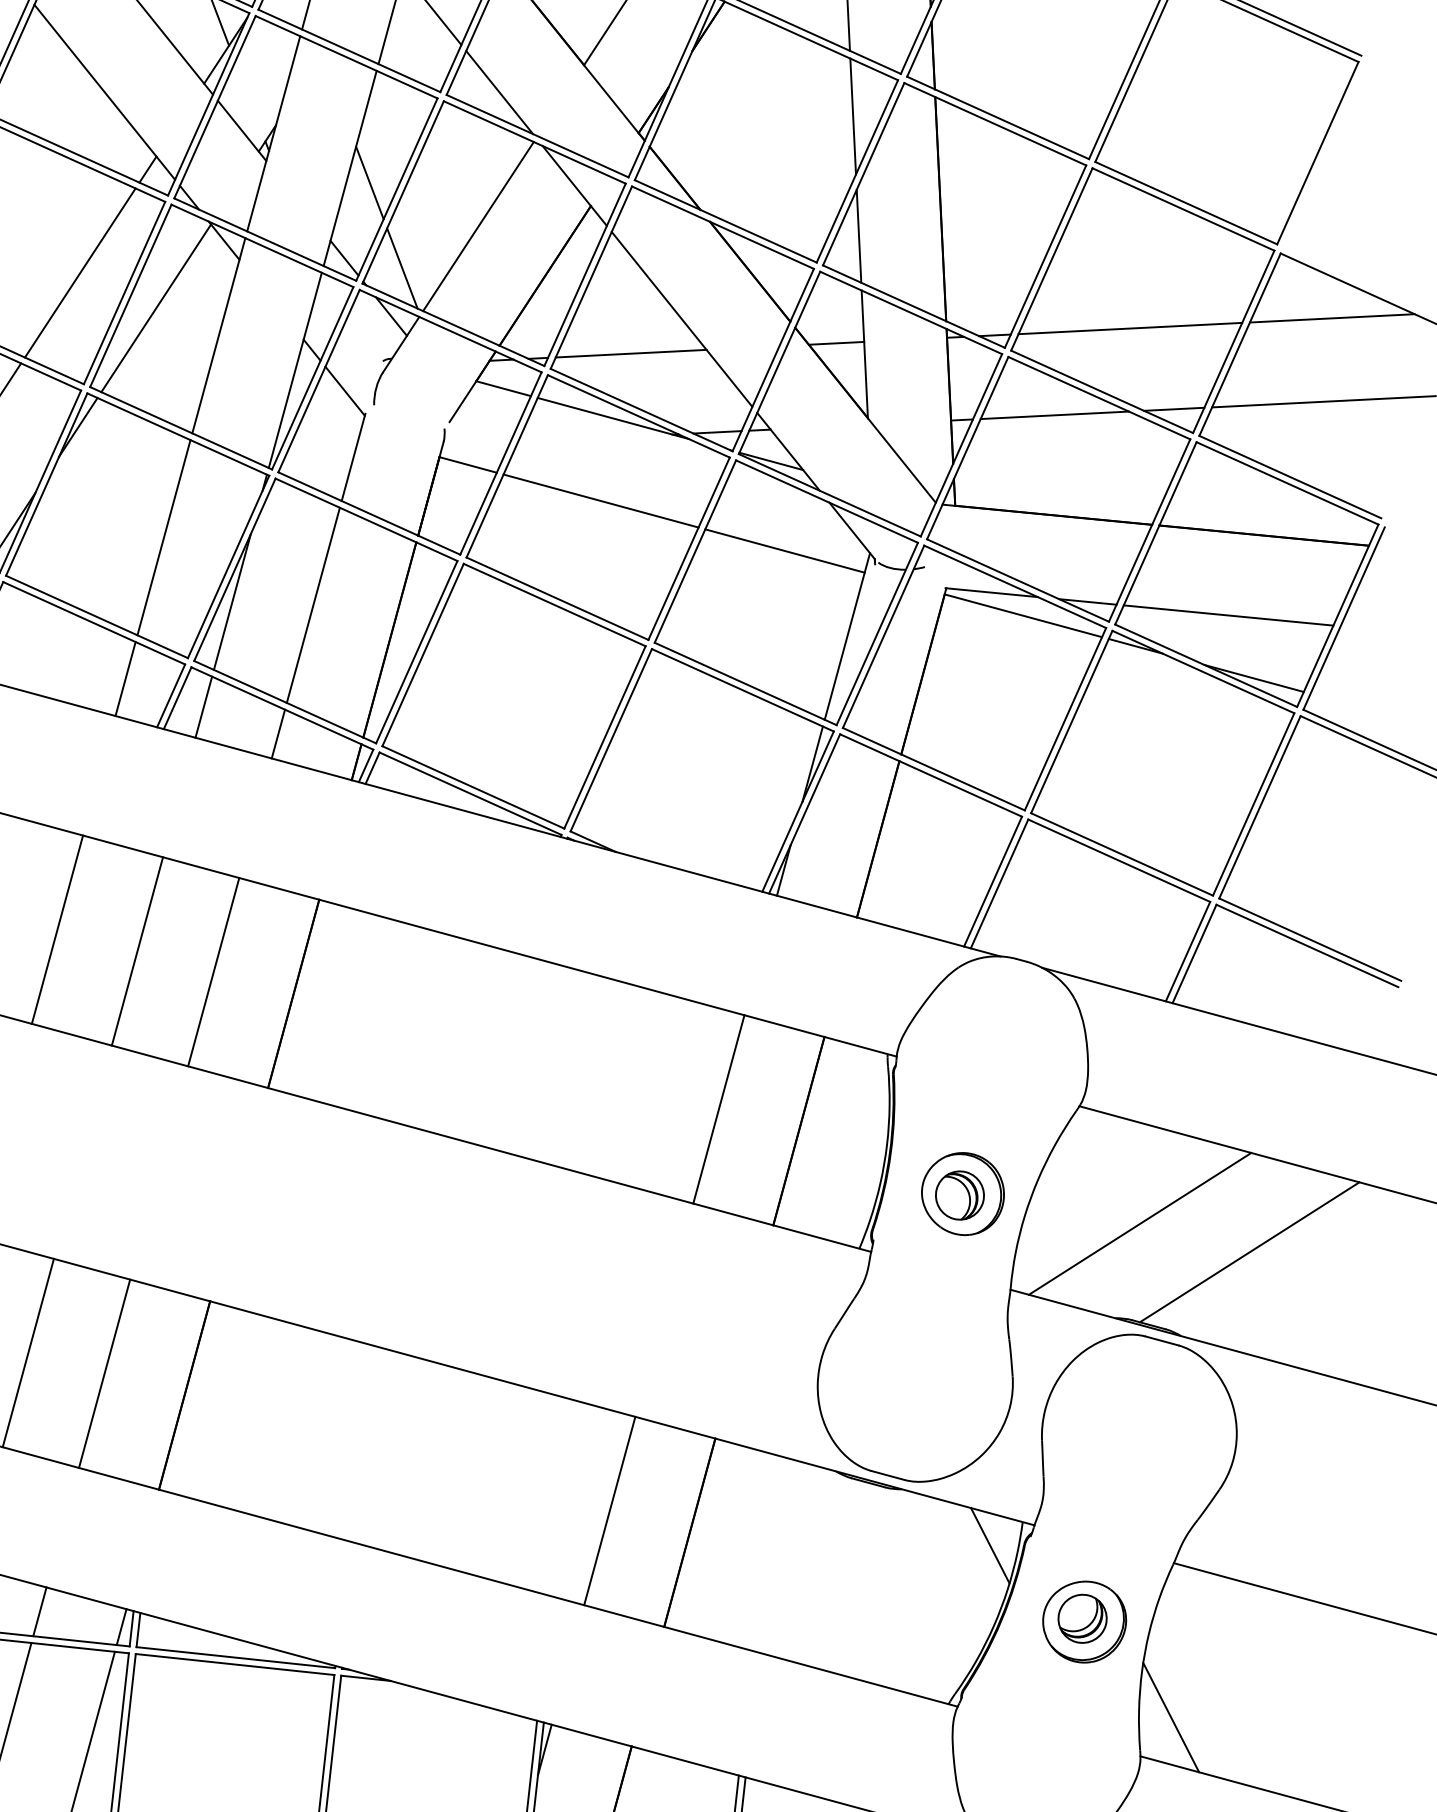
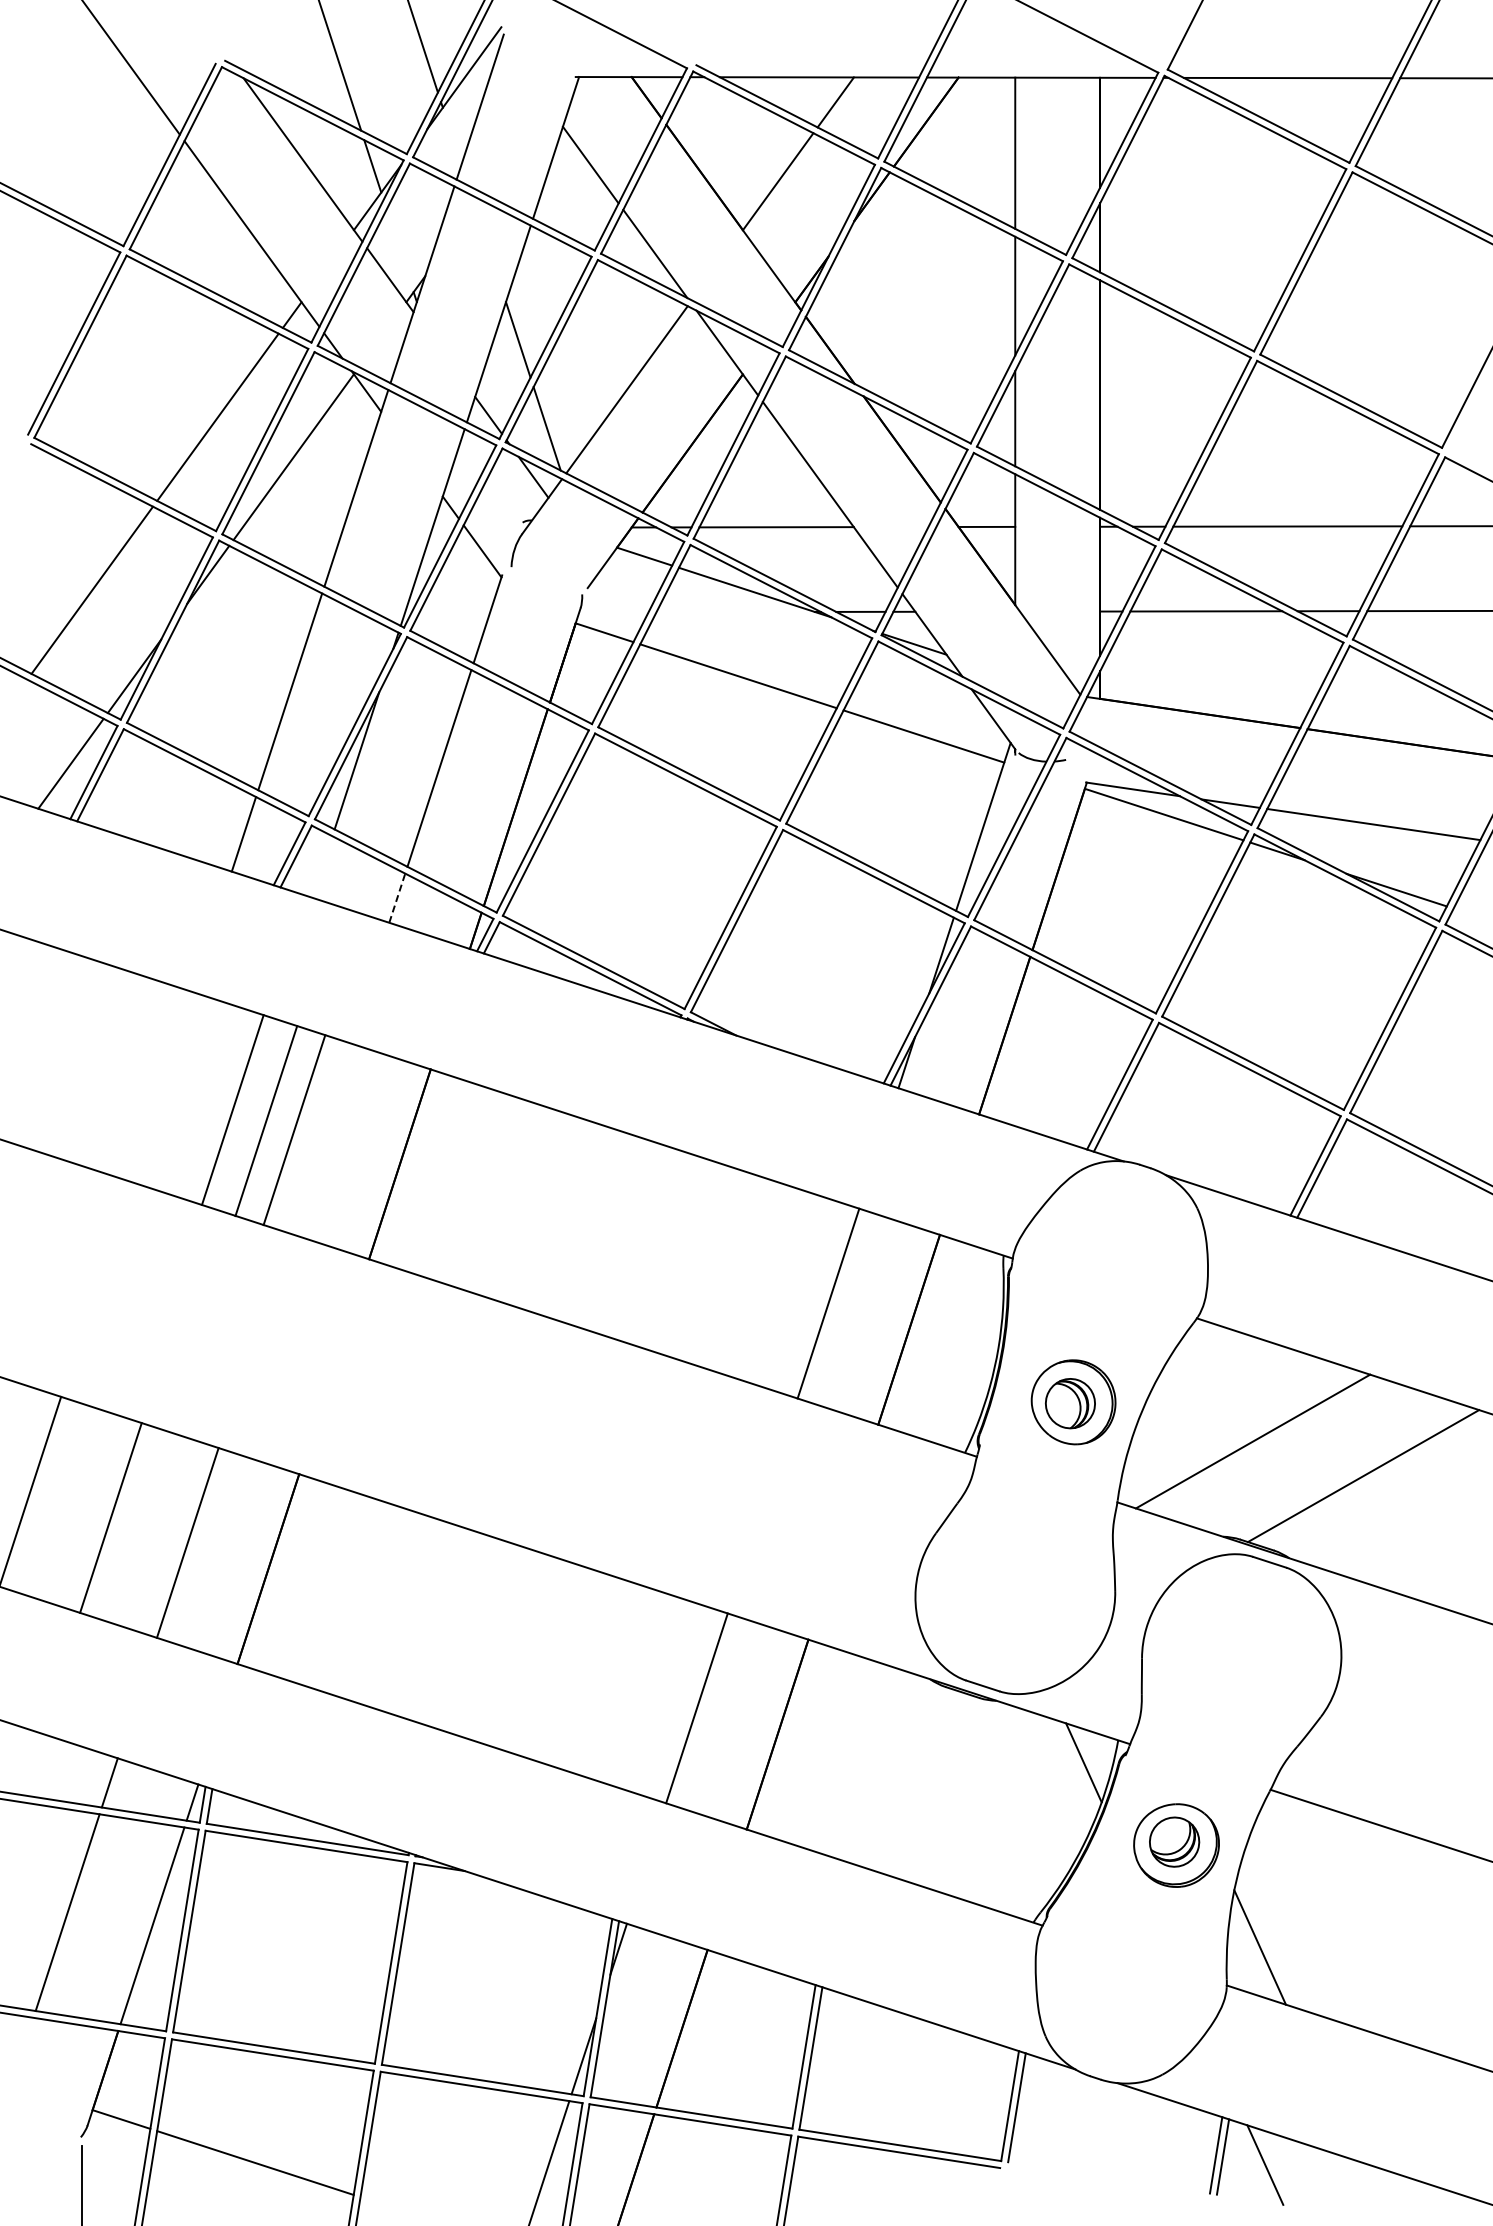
line: (203, 706) -> (322, 866), removed
line: (278, 734) -> (397, 898), solid -> dashed
line: (57, 929) -> (232, 1109), moved
line: (137, 951) -> (294, 1130), moved
line: (213, 972) -> (266, 1121), moved

